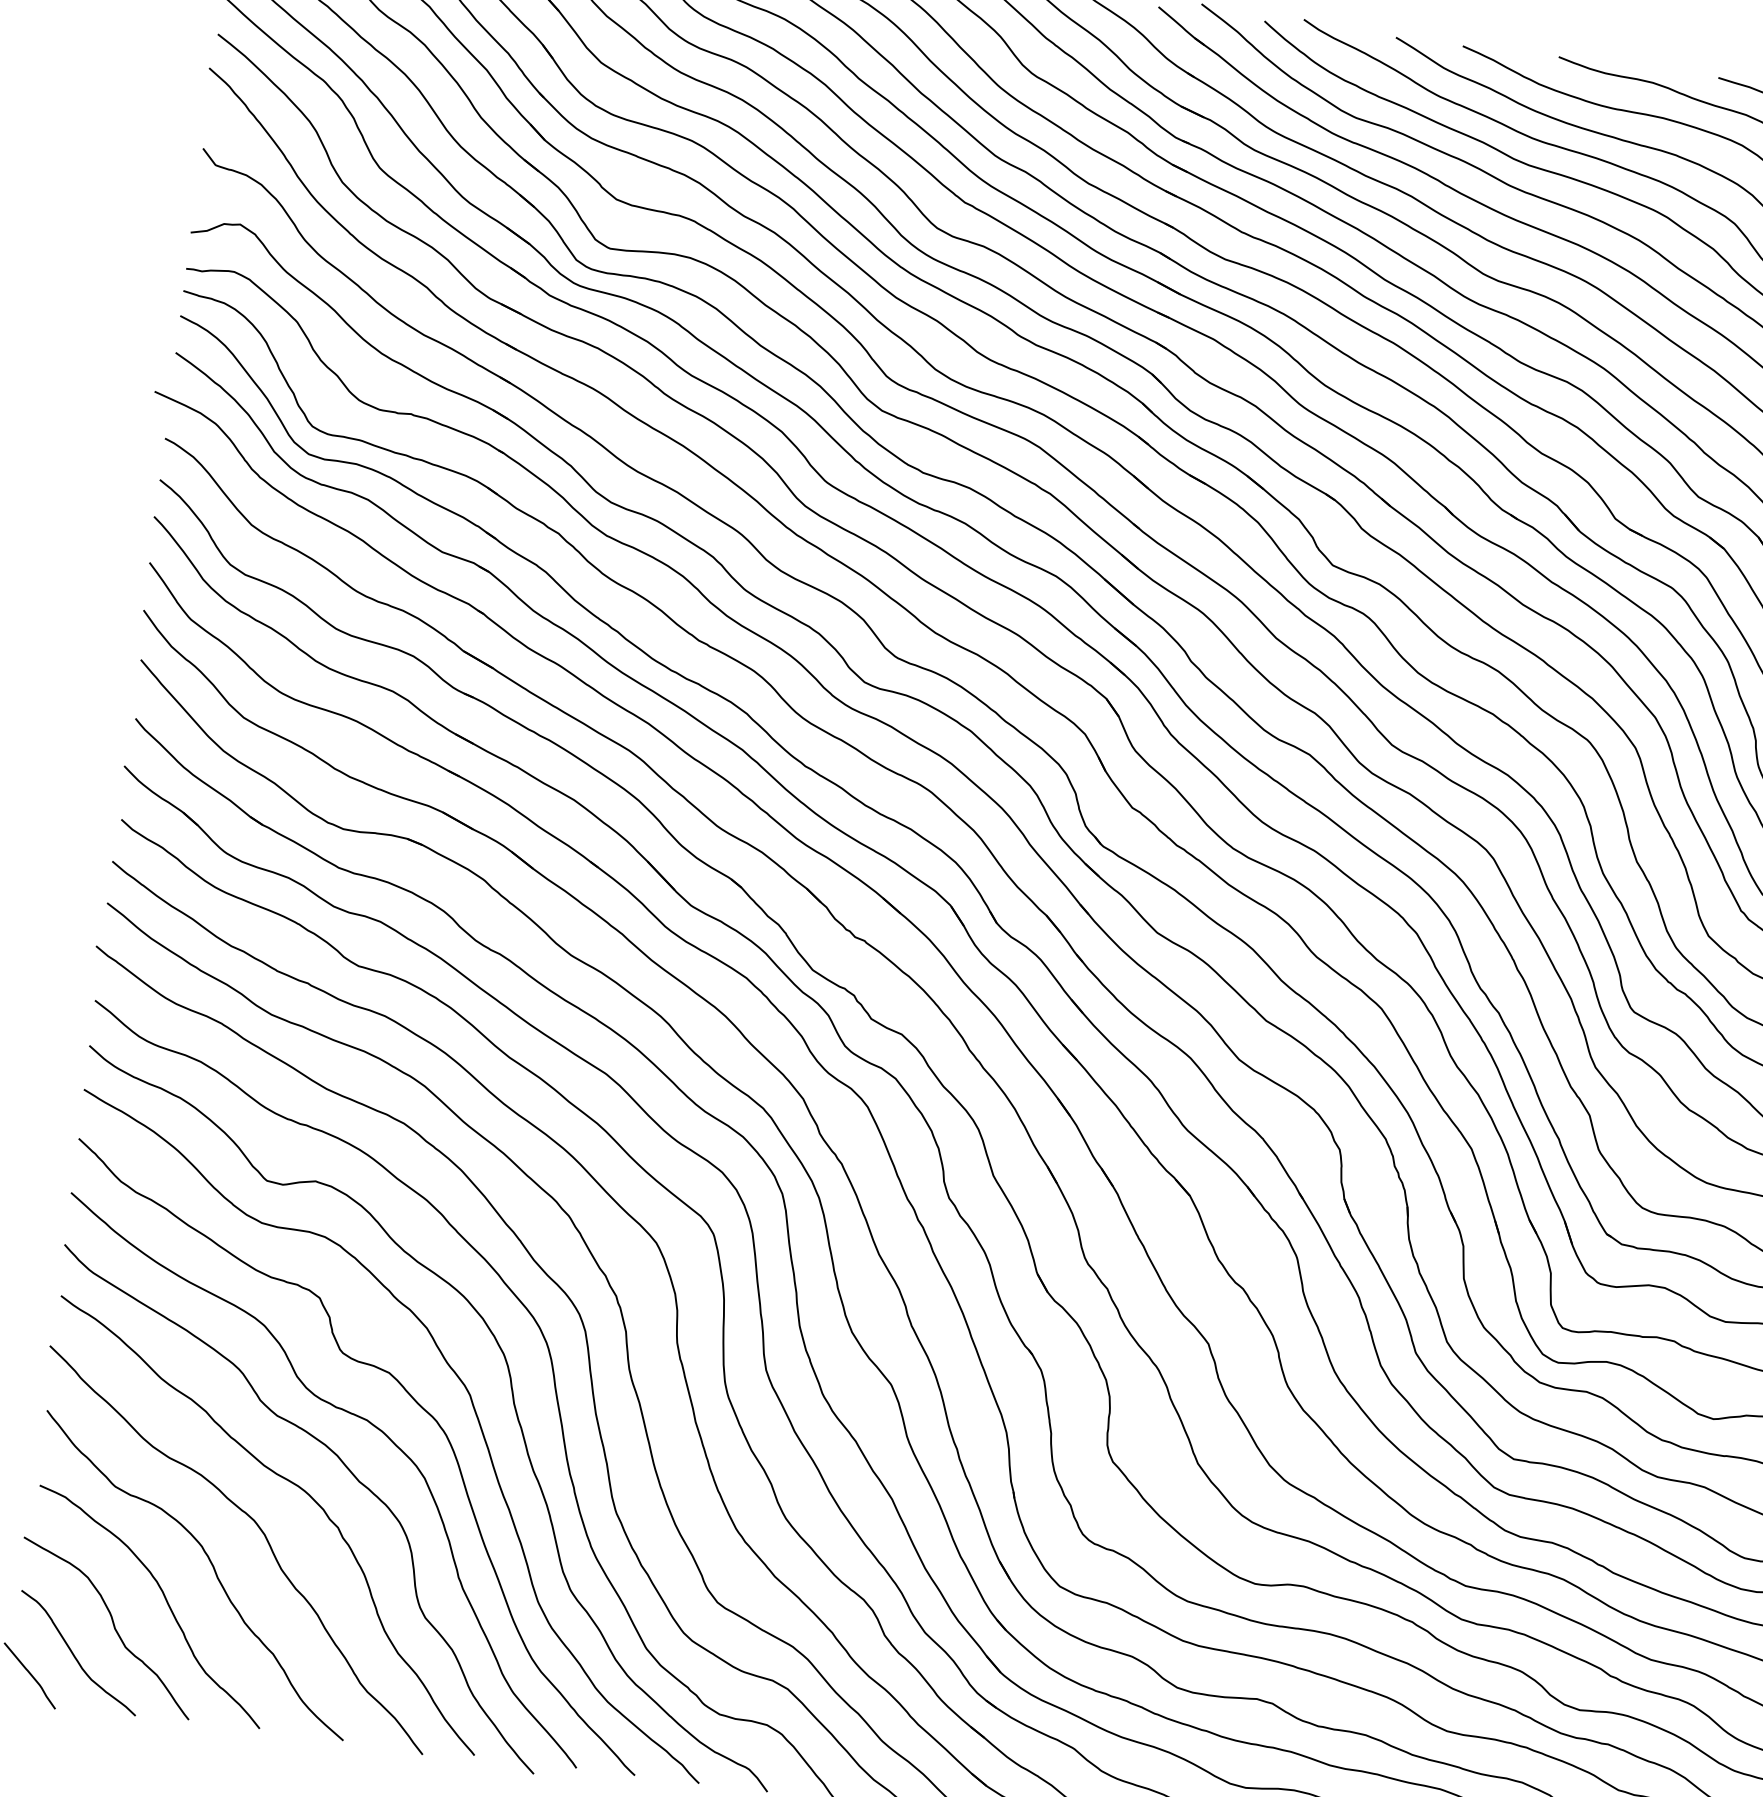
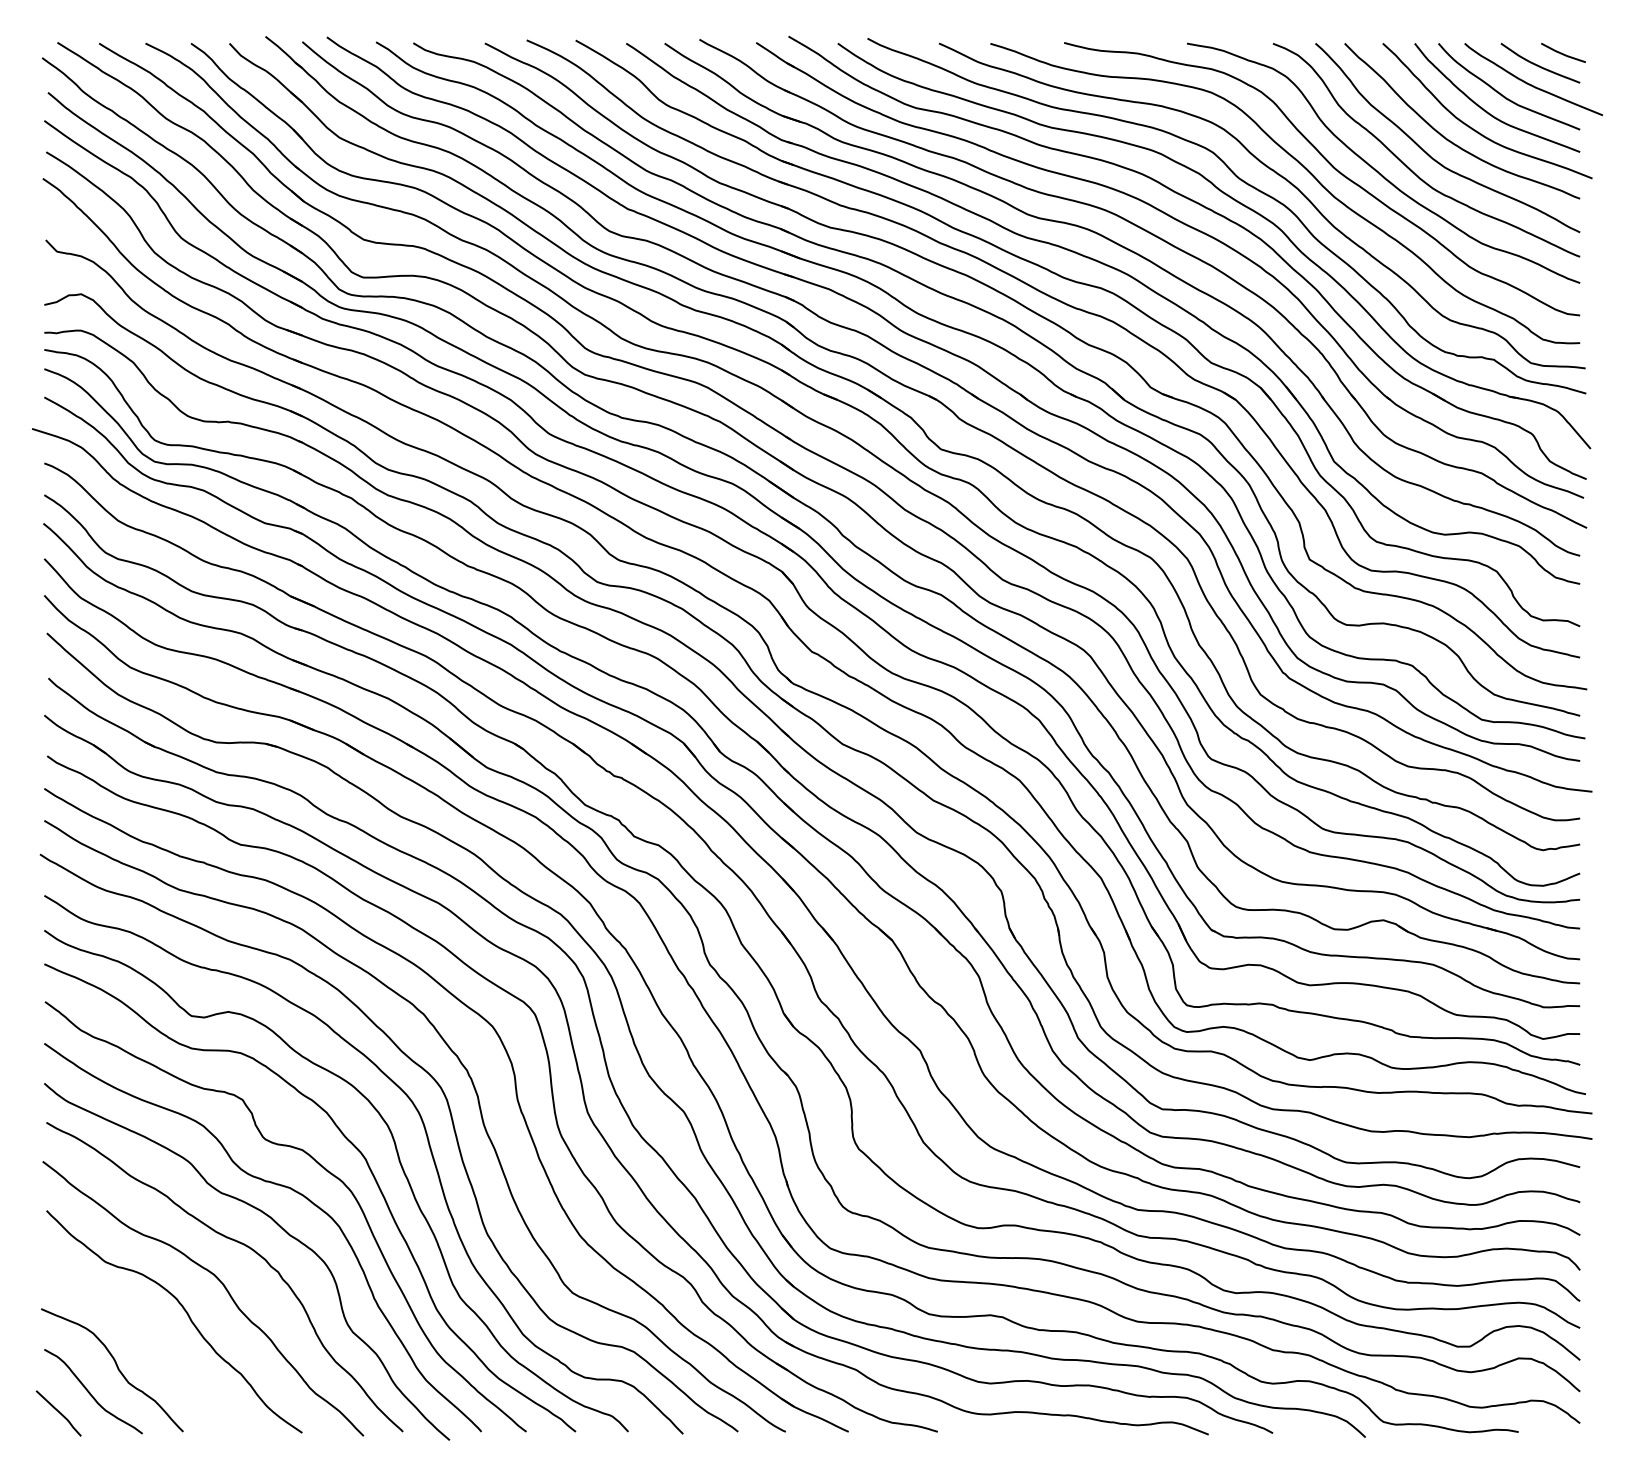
curve: (163, 1597) -> (152, 1341), removed

